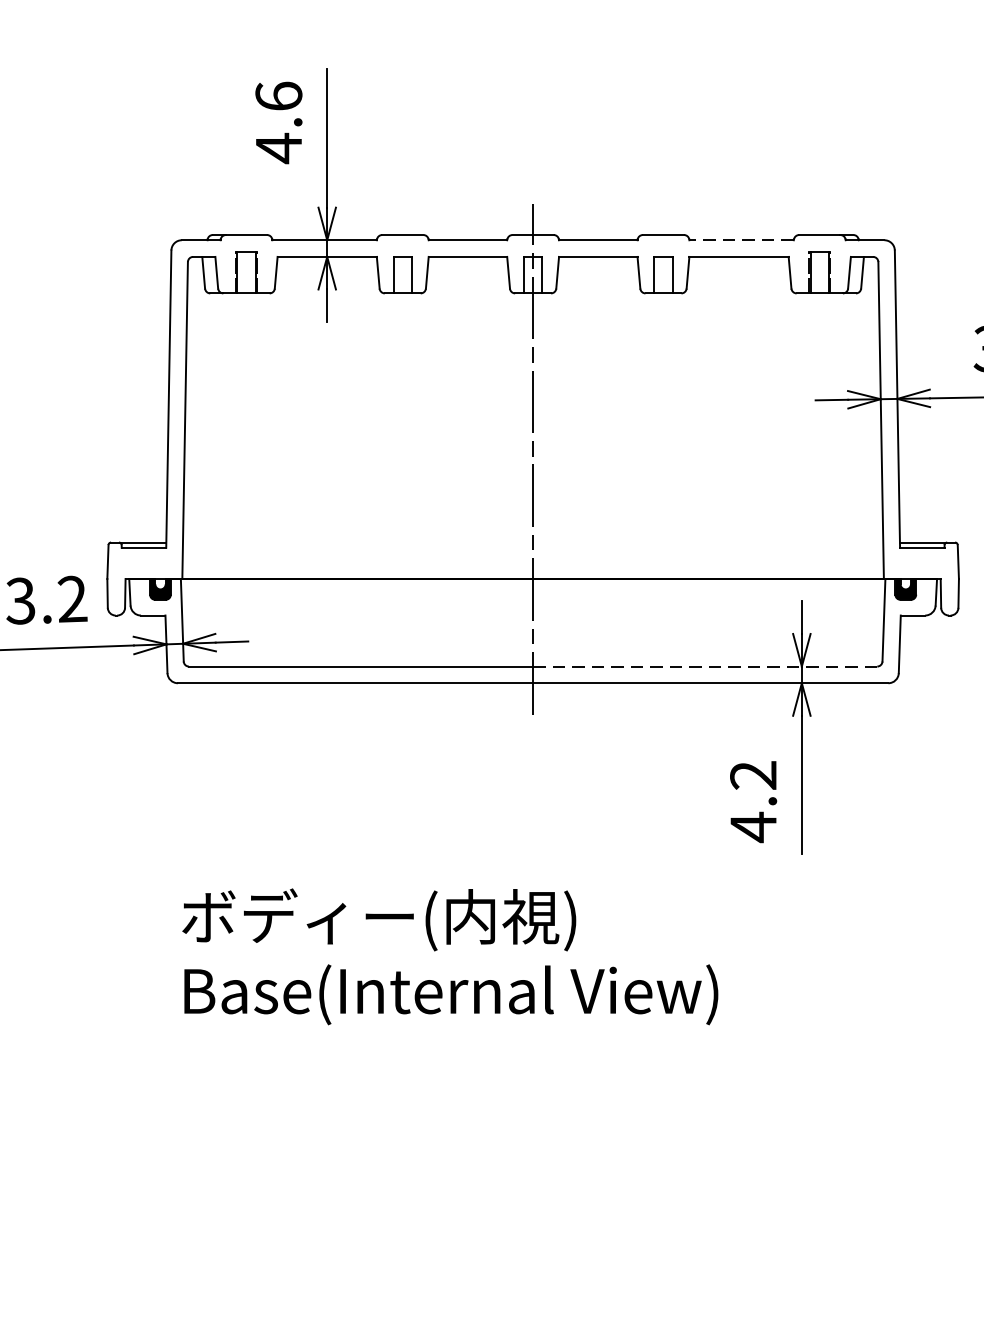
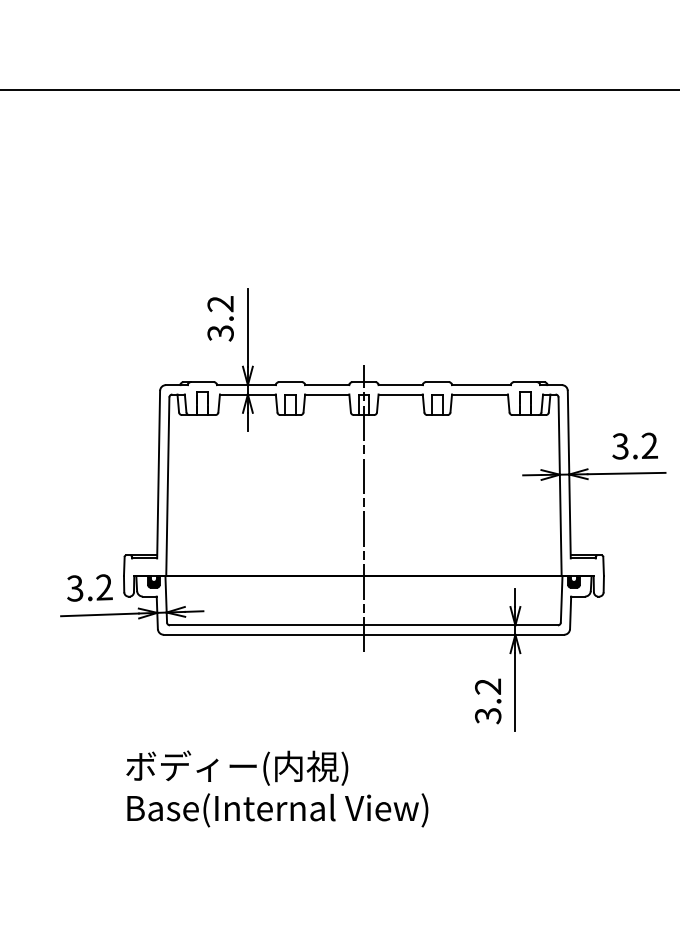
text: (278, 122) -> (220, 318), 4.6 -> 3.2
line: (739, 240) -> (480, 385), dashed -> solid
line: (704, 666) -> (460, 625), dashed -> solid
text: (754, 826) -> (488, 715), 4.2 -> 3.2
text: (450, 955) -> (277, 788), moved

